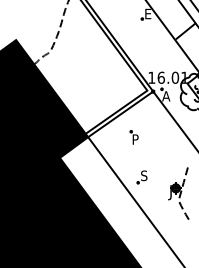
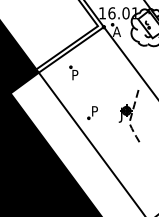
part: (133, 137) -> (73, 73), moved
text: (144, 175) -> (95, 111), S -> P
part: (178, 193) -> (129, 116), moved

